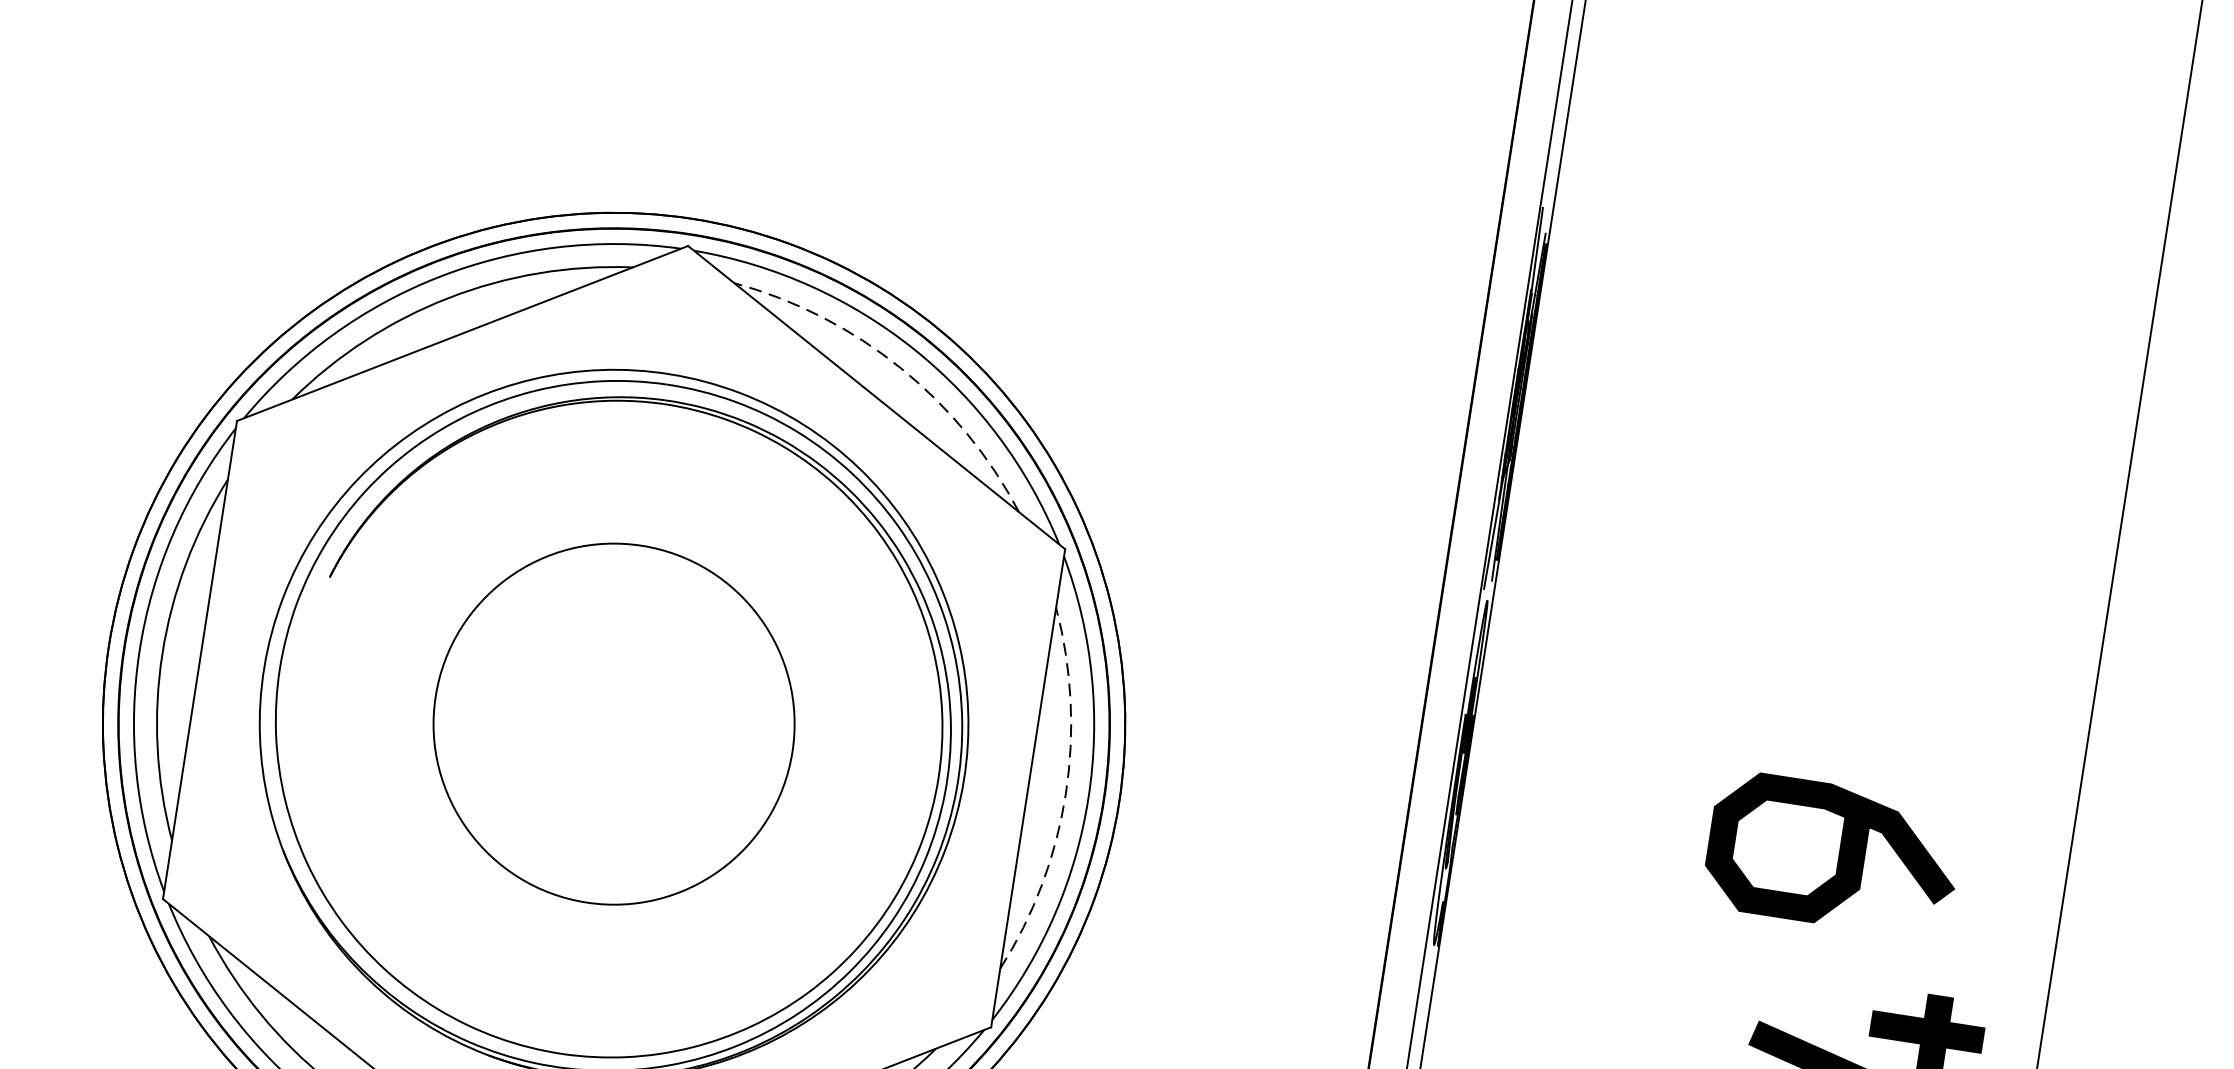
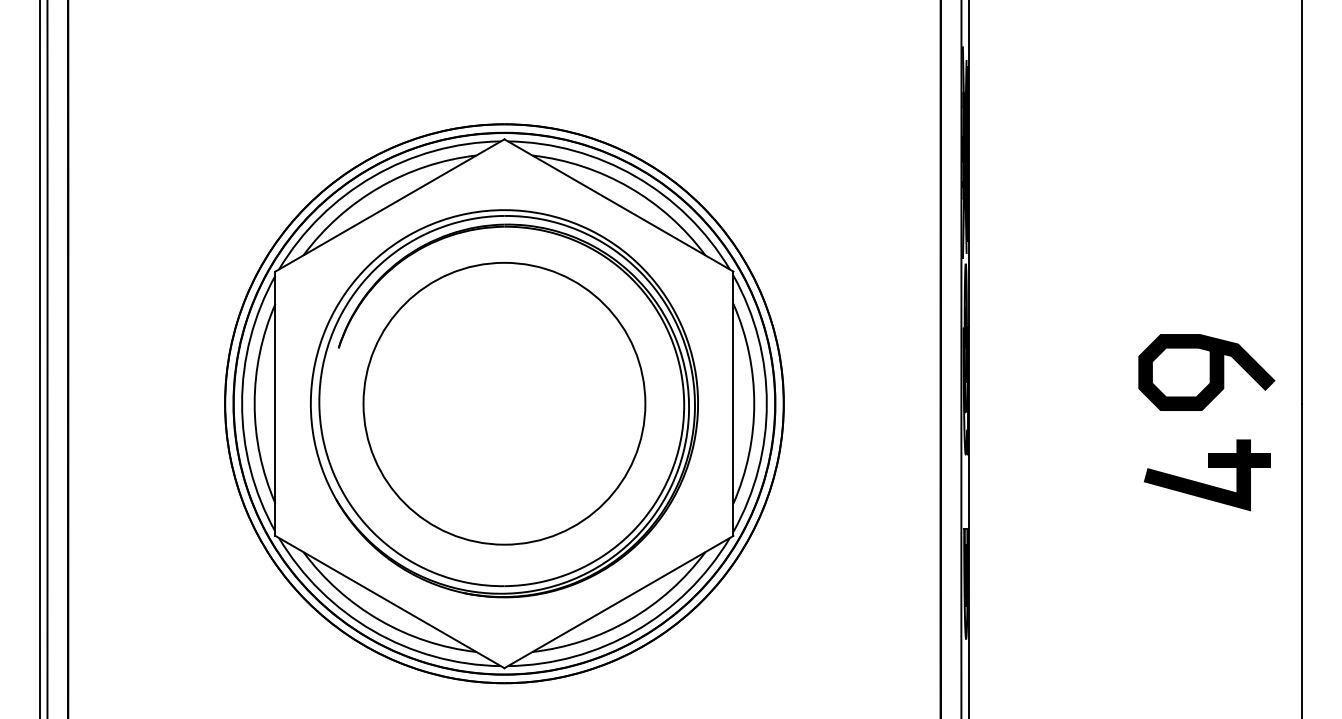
arc: (900, 368) -> (629, 187), dashed -> solid
circle: (614, 723) -> (504, 403), size x1.43
arc: (1066, 793) -> (754, 403), dashed -> solid
curve: (1838, 855) -> (1209, 372), moved

